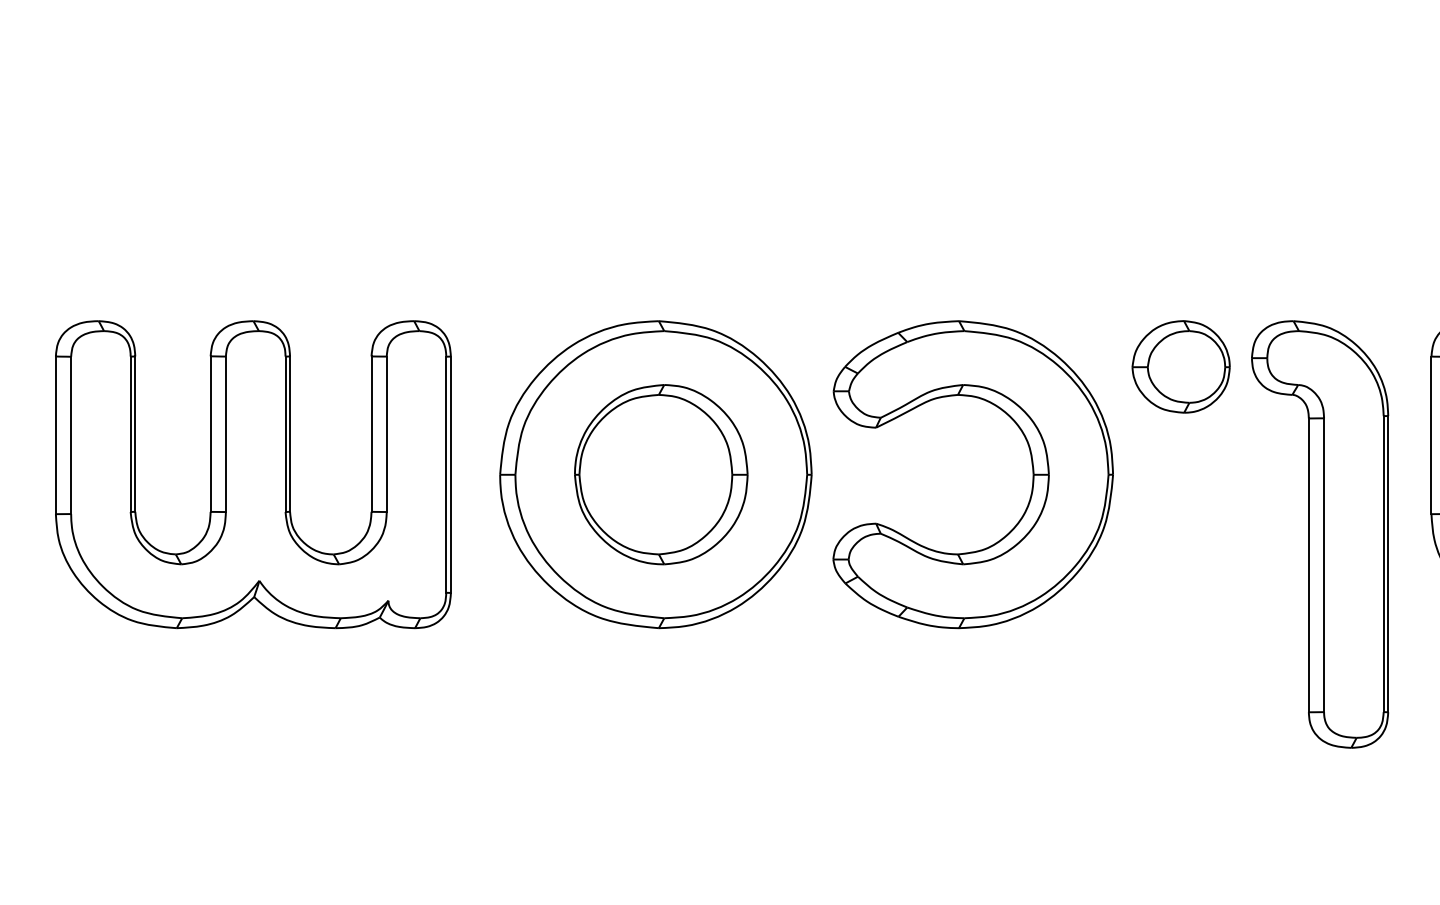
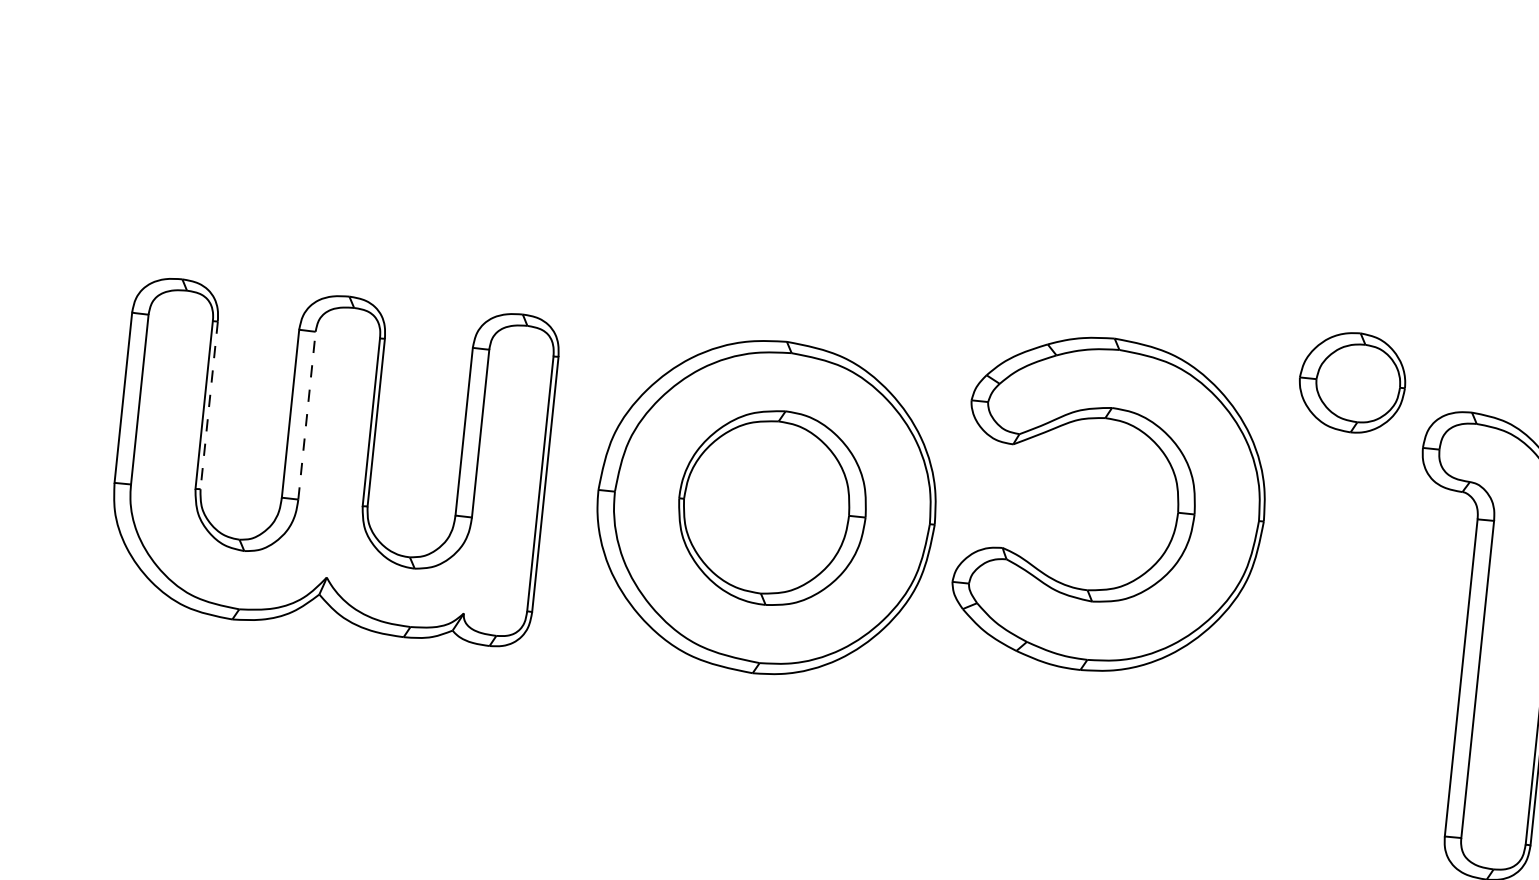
part: (1180, 366) -> (1351, 382), moved
line: (135, 434) -> (209, 405), solid -> dashed
line: (225, 434) -> (306, 415), solid -> dashed
part: (1031, 464) -> (1176, 501), moved

